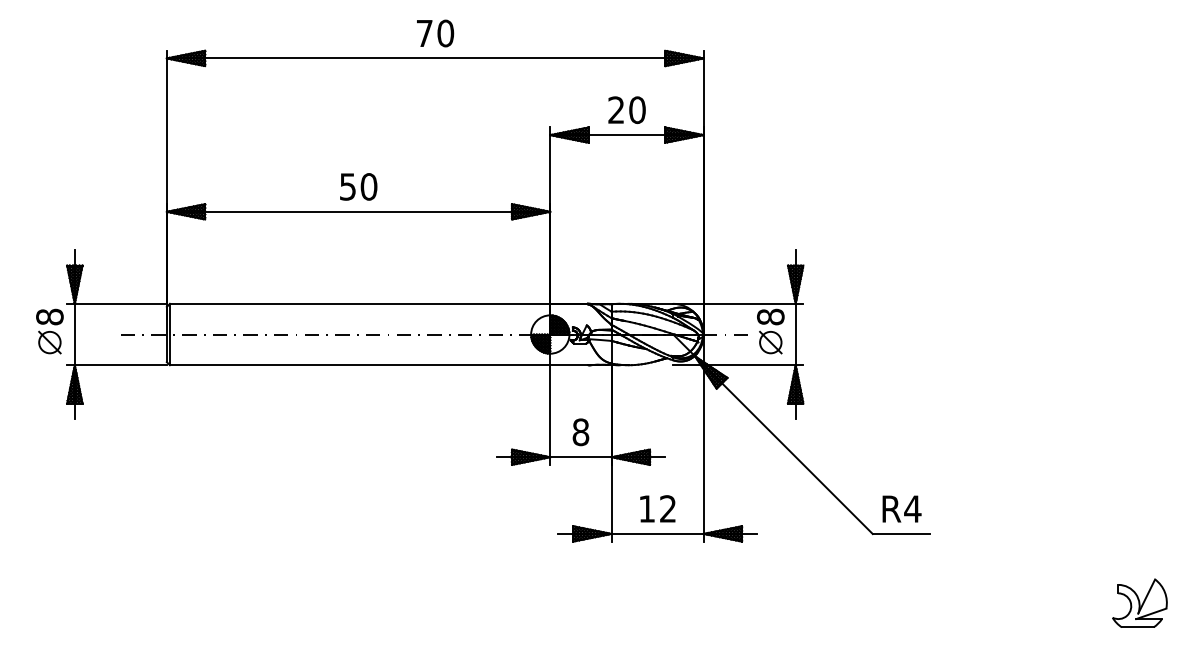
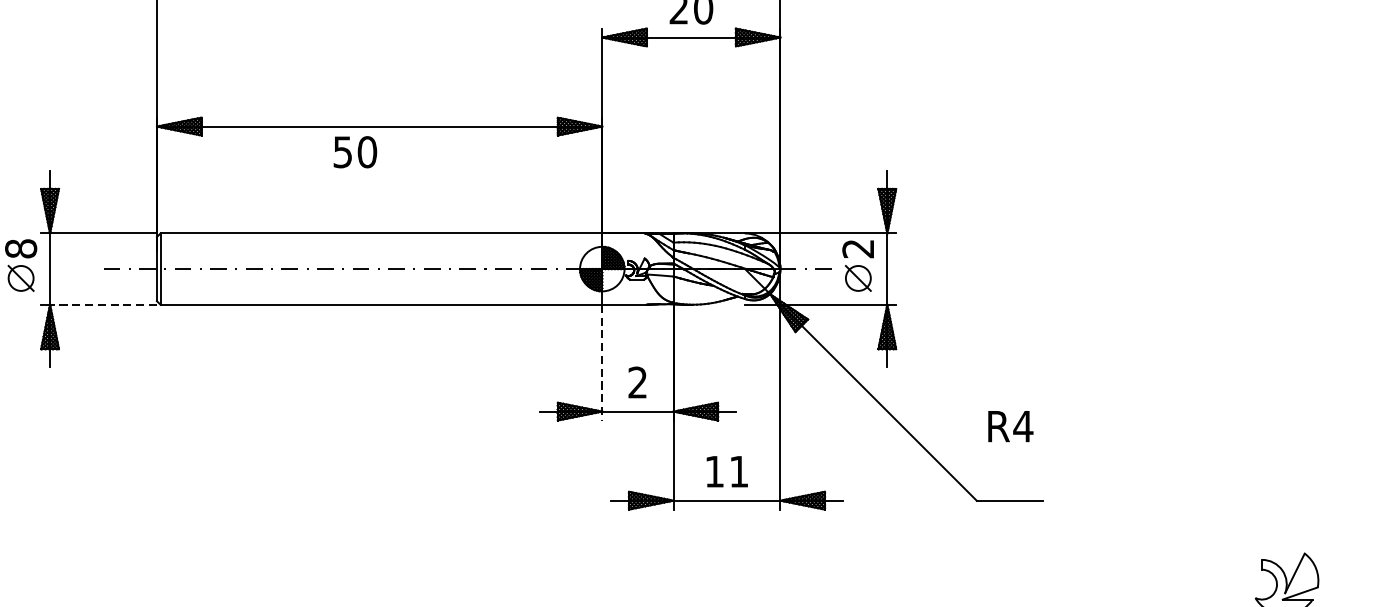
text: (358, 186) -> (355, 151), moved
text: (770, 316) -> (858, 248), 8 -> 2
line: (120, 365) -> (103, 305), solid -> dashed
line: (550, 415) -> (602, 363), solid -> dashed
text: (580, 432) -> (637, 382), 8 -> 2
text: (667, 508) -> (738, 471), 12 -> 11
text: (901, 508) -> (1010, 425), moved

